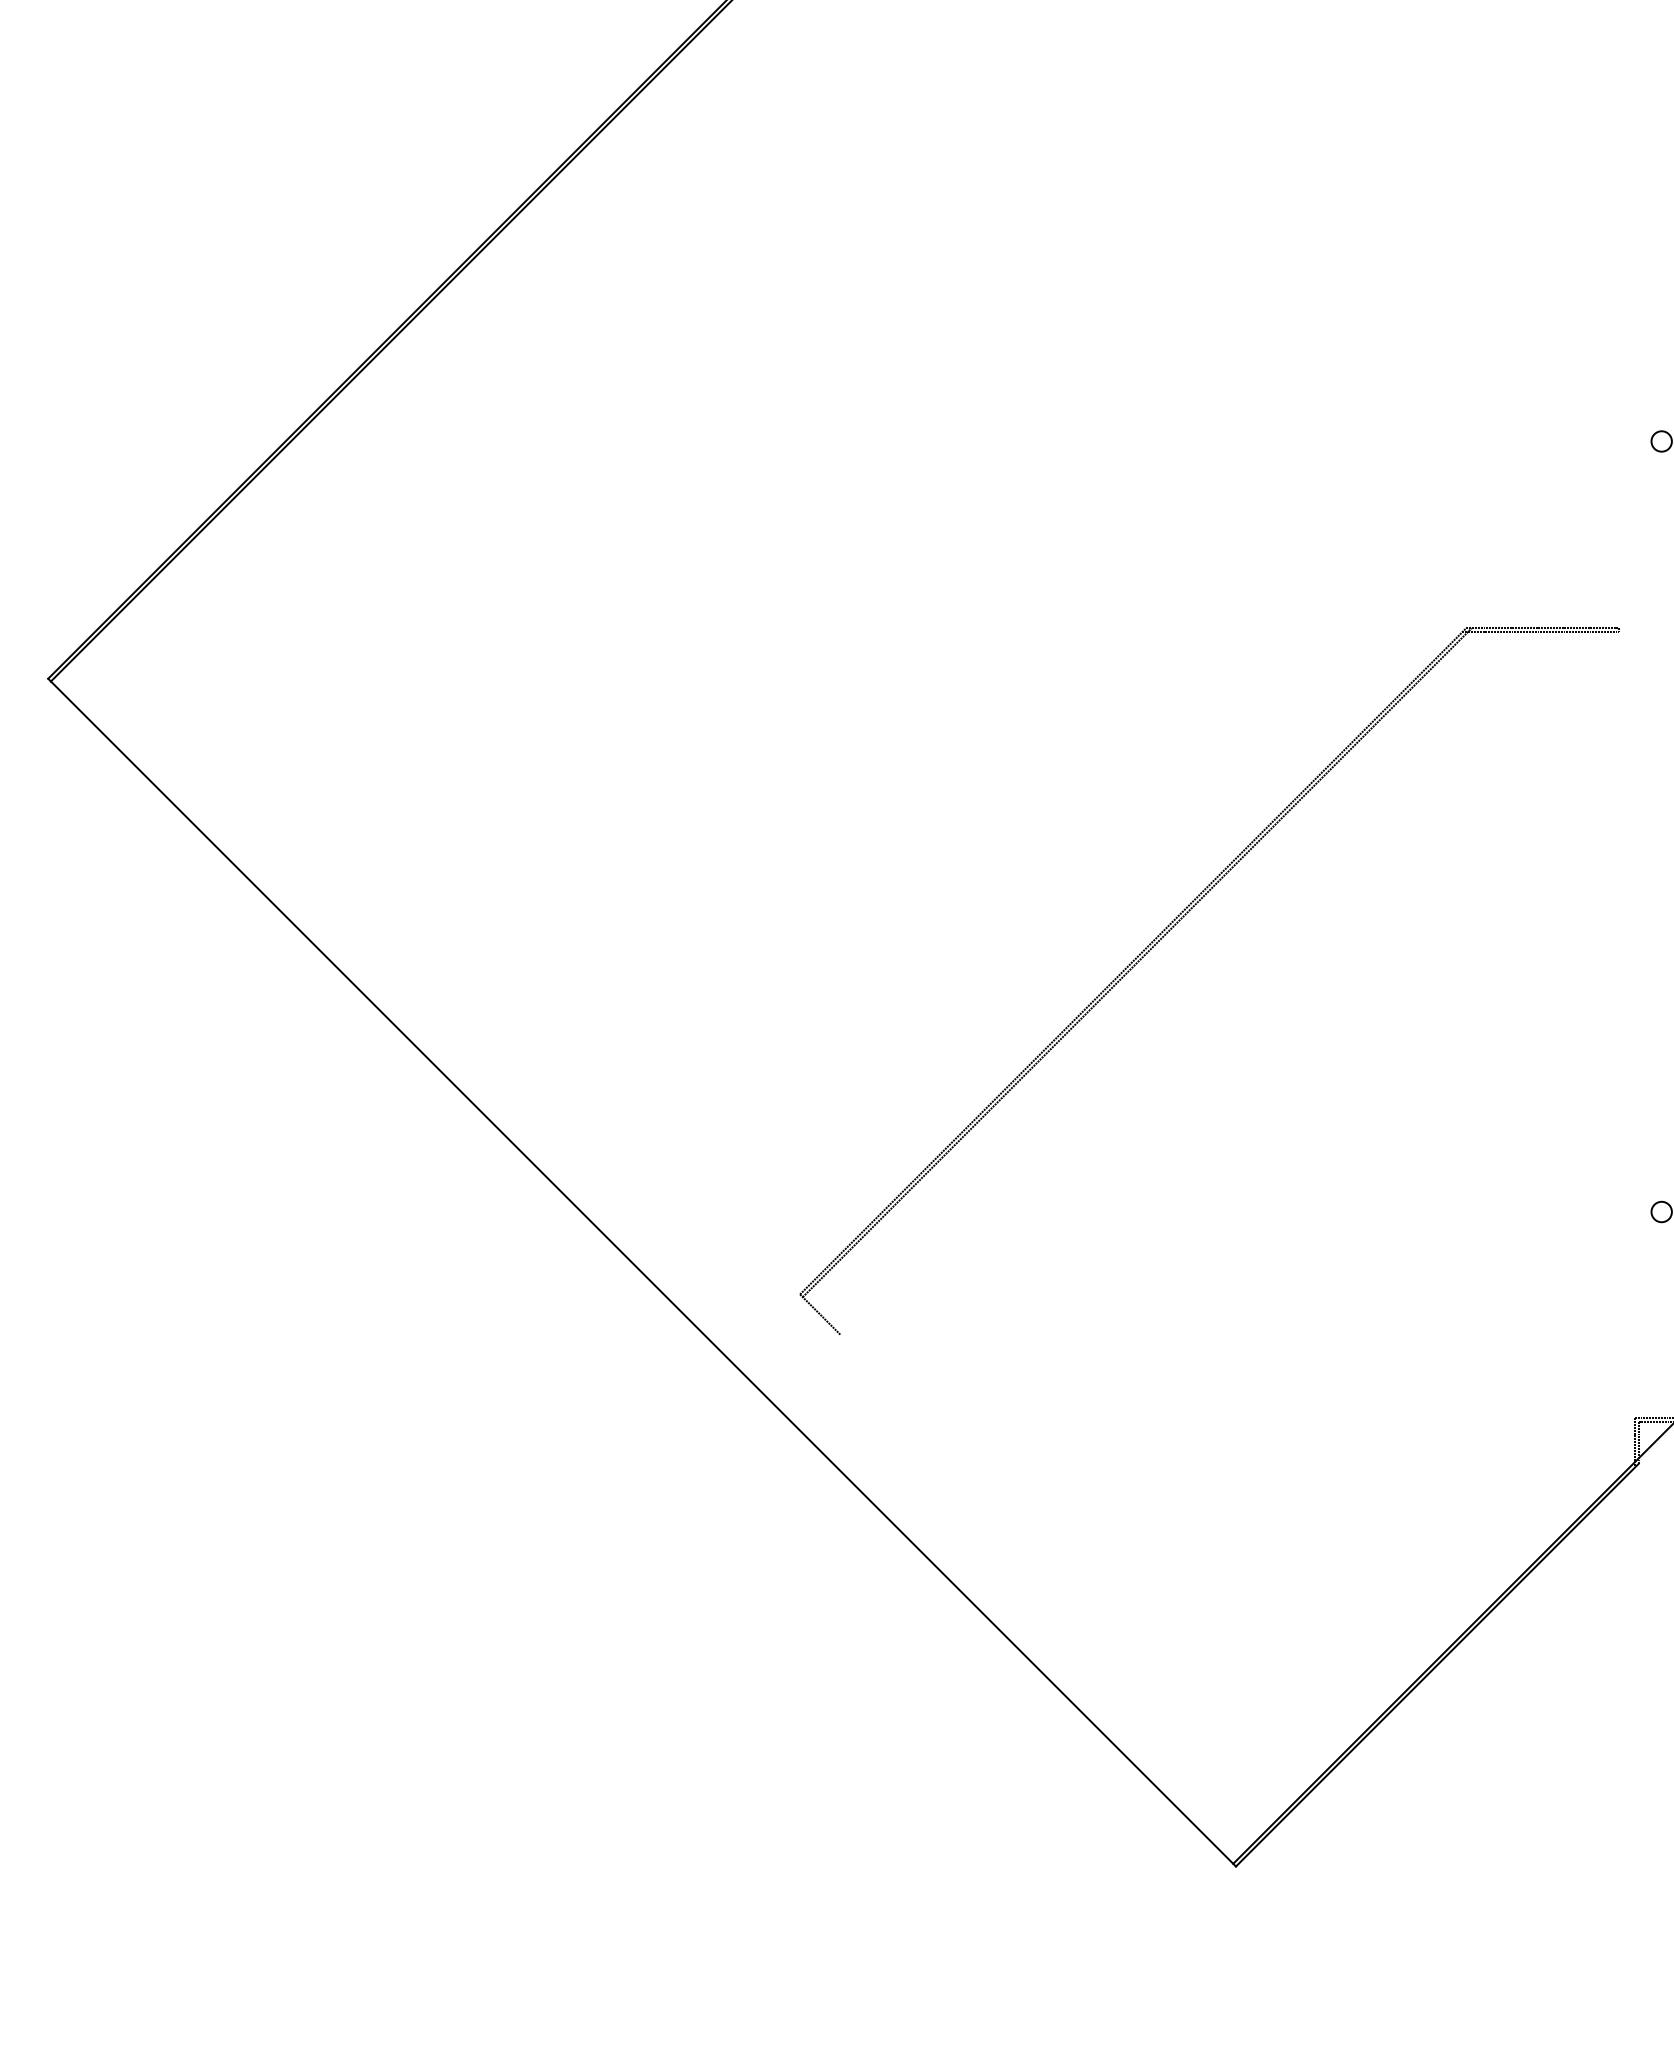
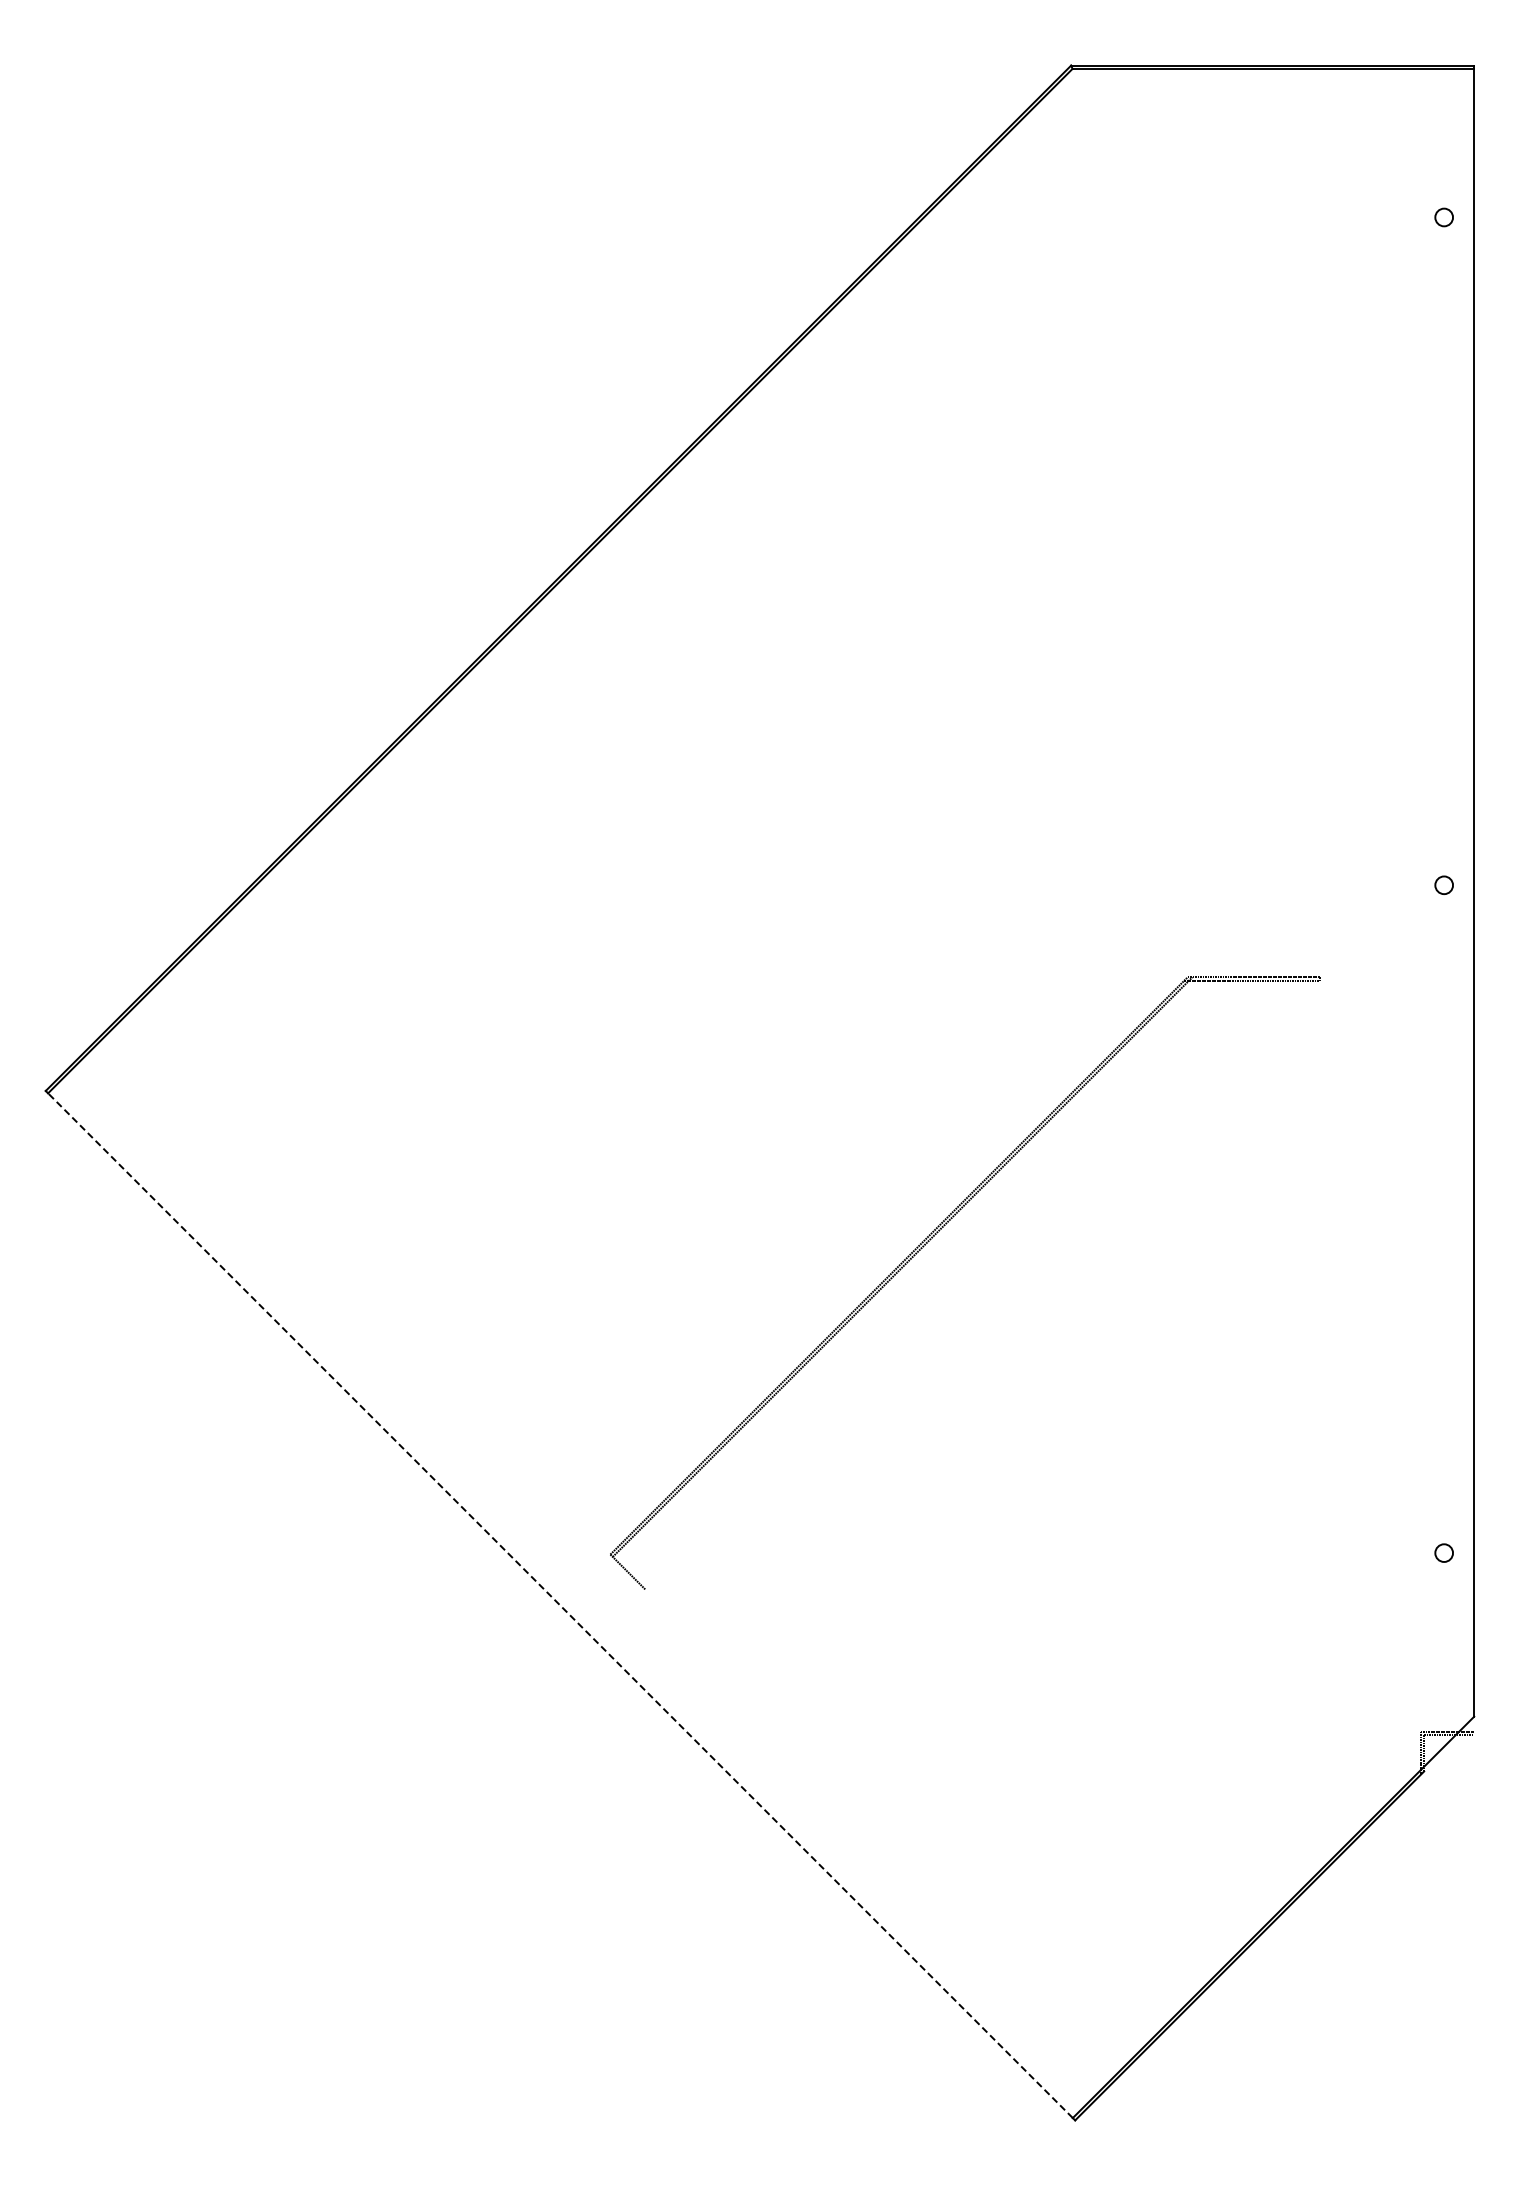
part: (1165, 935) -> (927, 1243), moved
line: (642, 1272) -> (560, 1605), solid -> dashed

